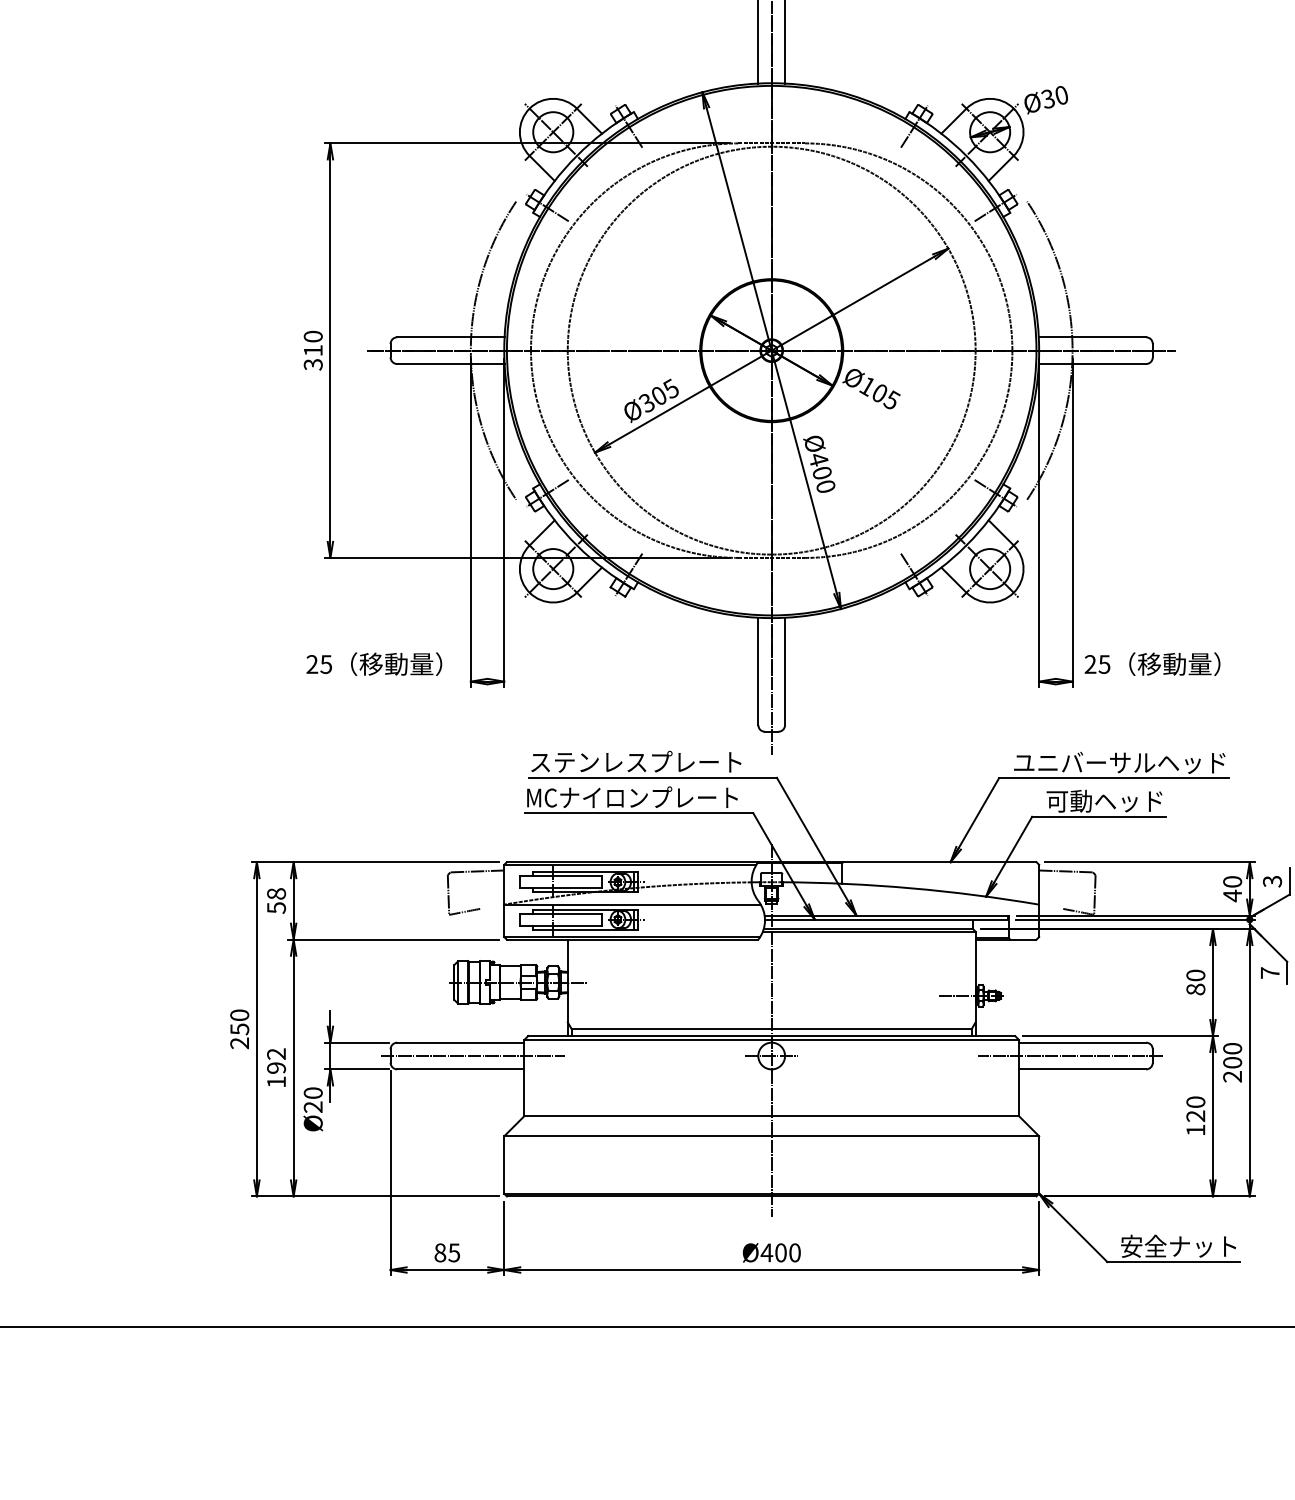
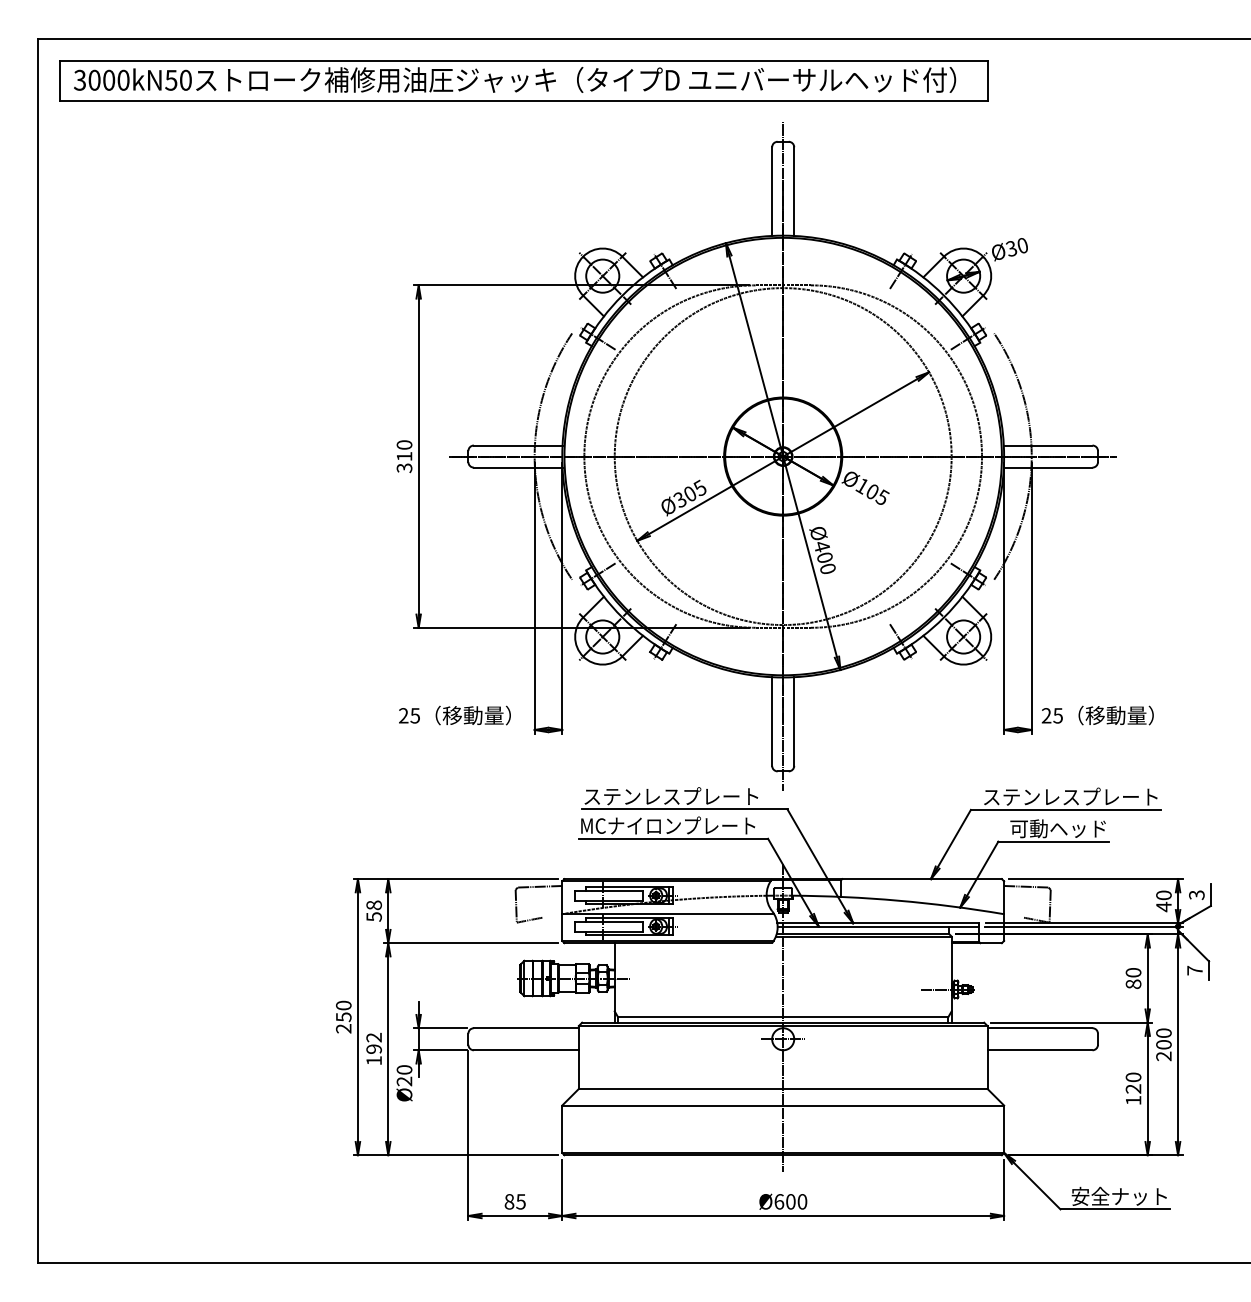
text: (1119, 762) -> (1070, 796), ユニバーサルヘッド -> ステンレスプレート
line: (473, 1056) -> (536, 1039), removed
line: (1069, 1056) -> (1029, 1039), removed
text: (767, 1252) -> (779, 1201), Ø400 -> Ø600

